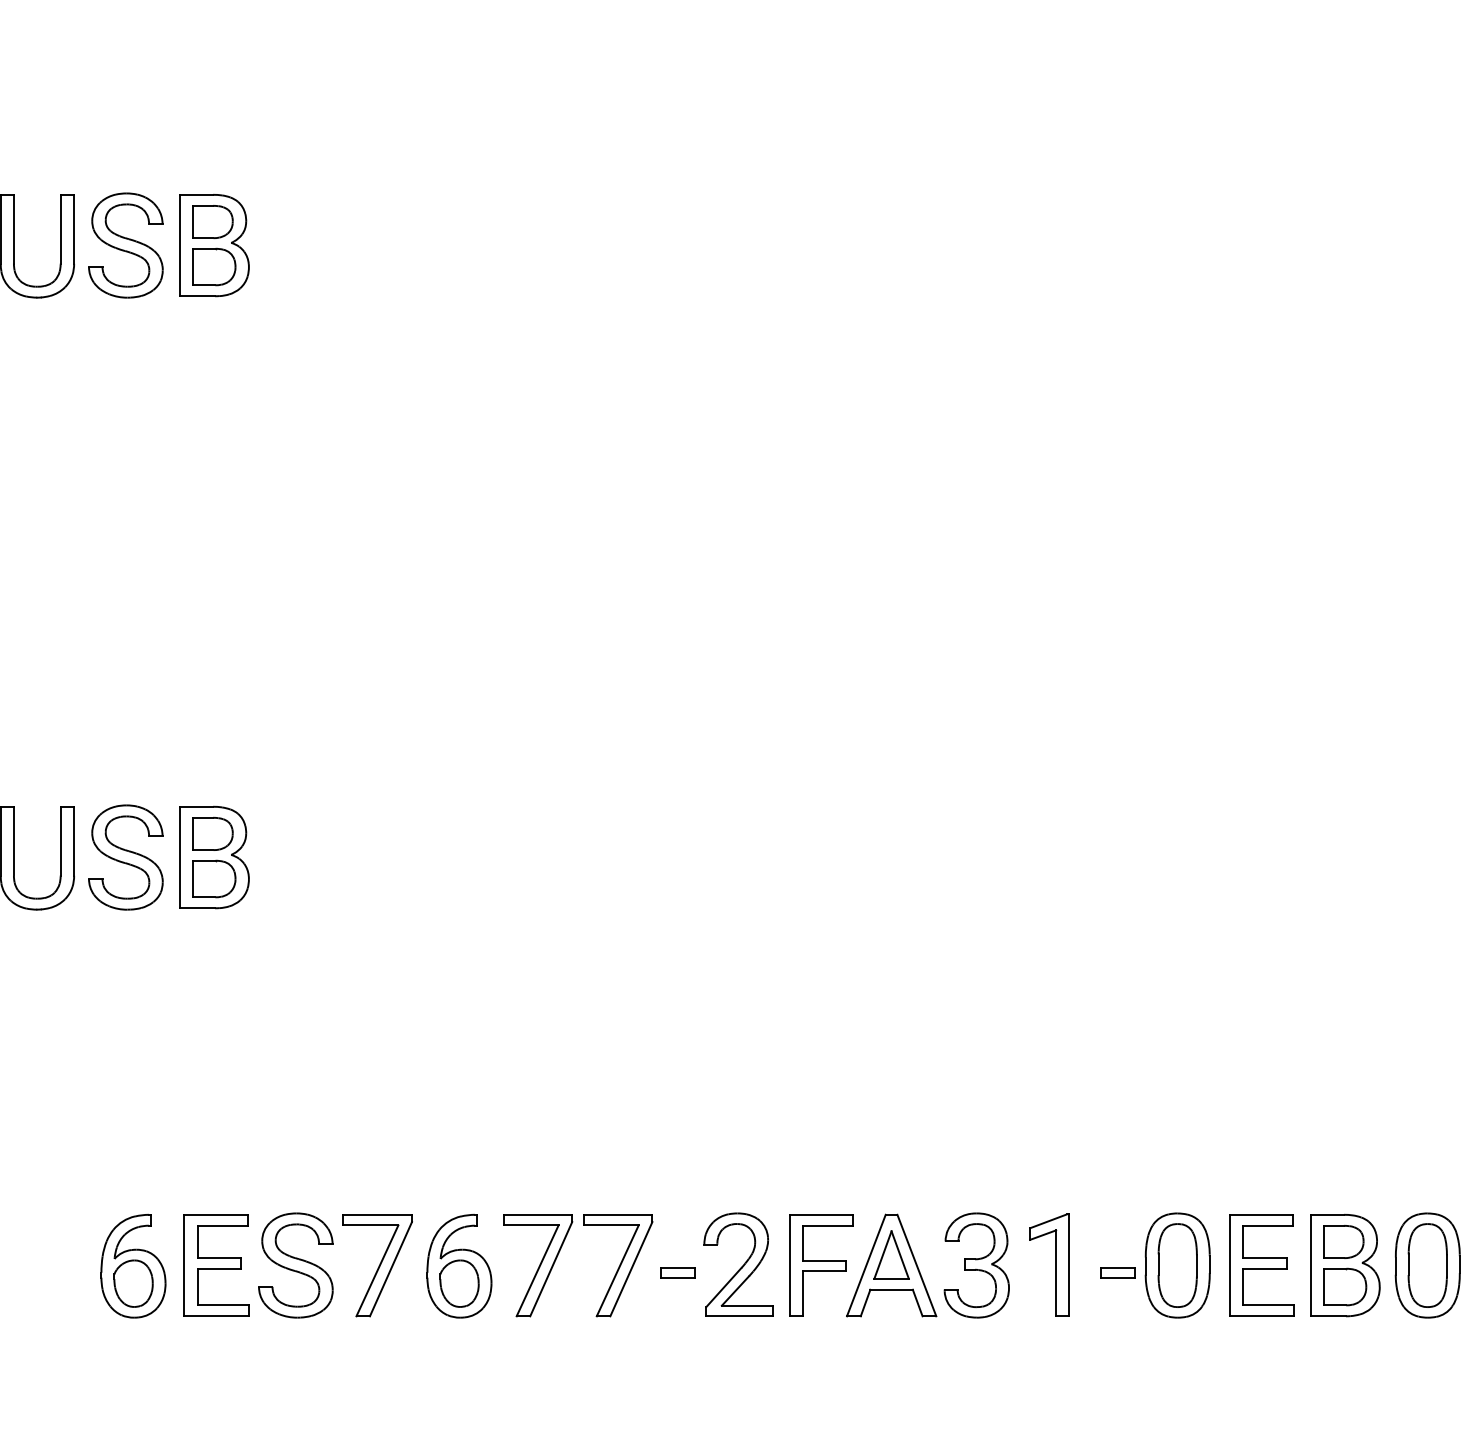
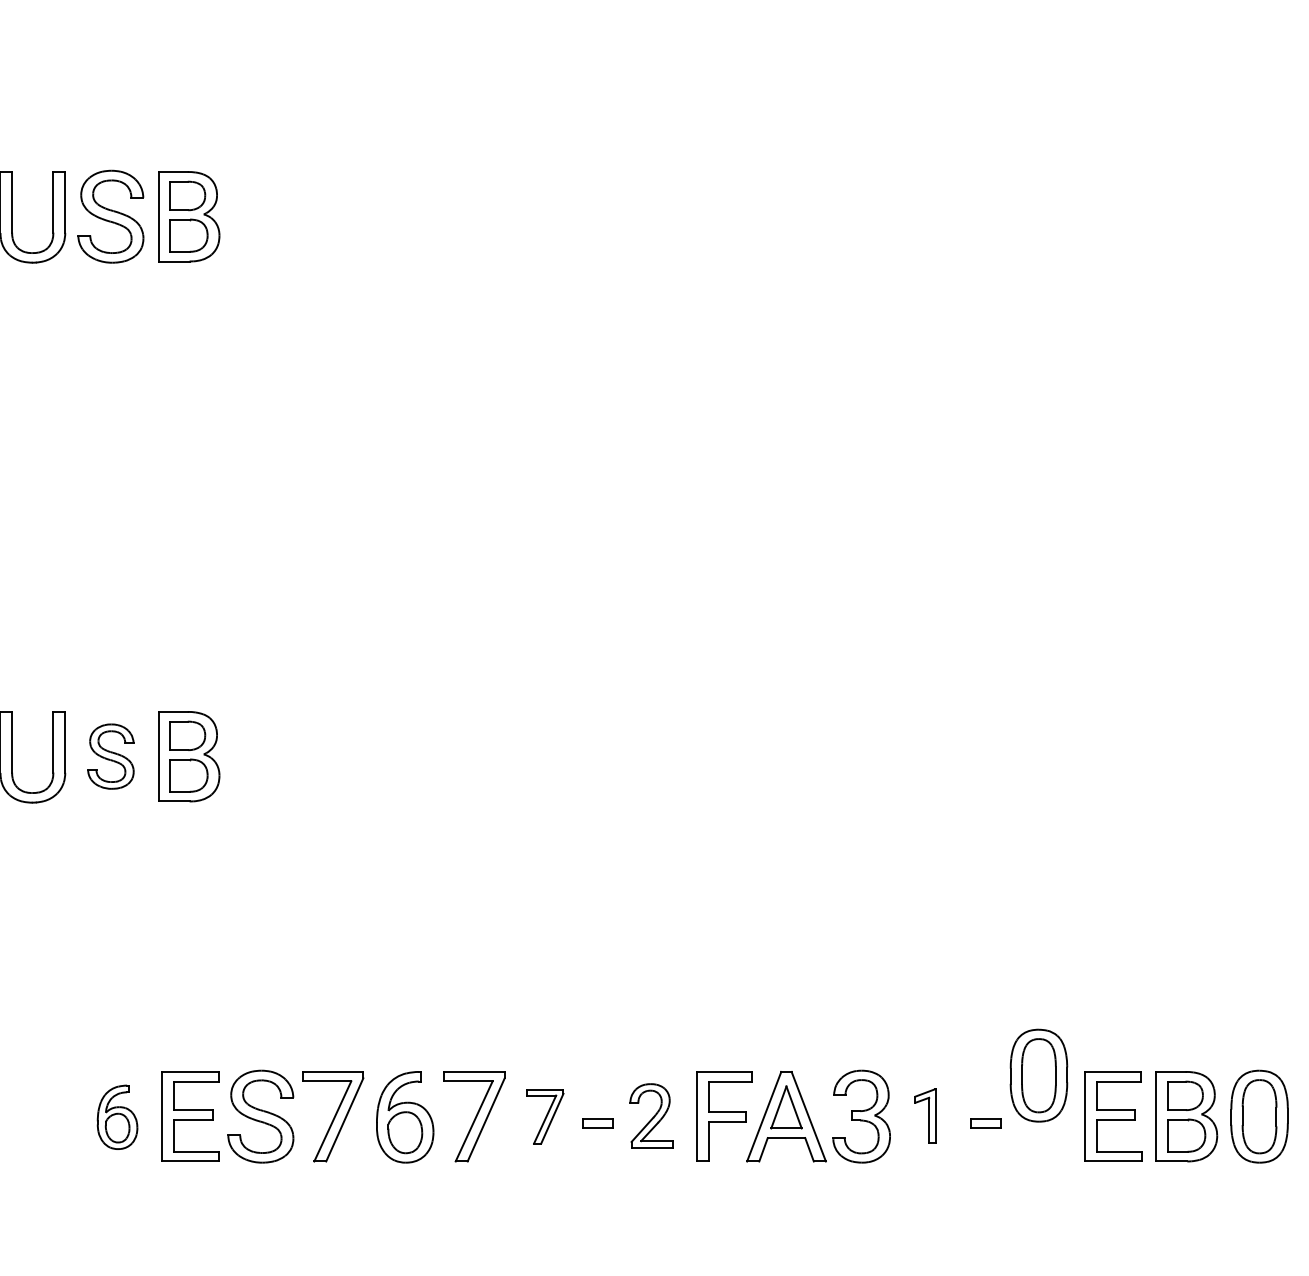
part: (125, 857) -> (110, 756), size x0.7
part: (738, 1264) -> (651, 1115), size x0.7
part: (1049, 1264) -> (925, 1115), size x0.6
part: (618, 1265) -> (545, 1116), size x0.6
part: (1177, 1265) -> (1038, 1075), moved
part: (133, 1266) -> (117, 1117), size x0.7

